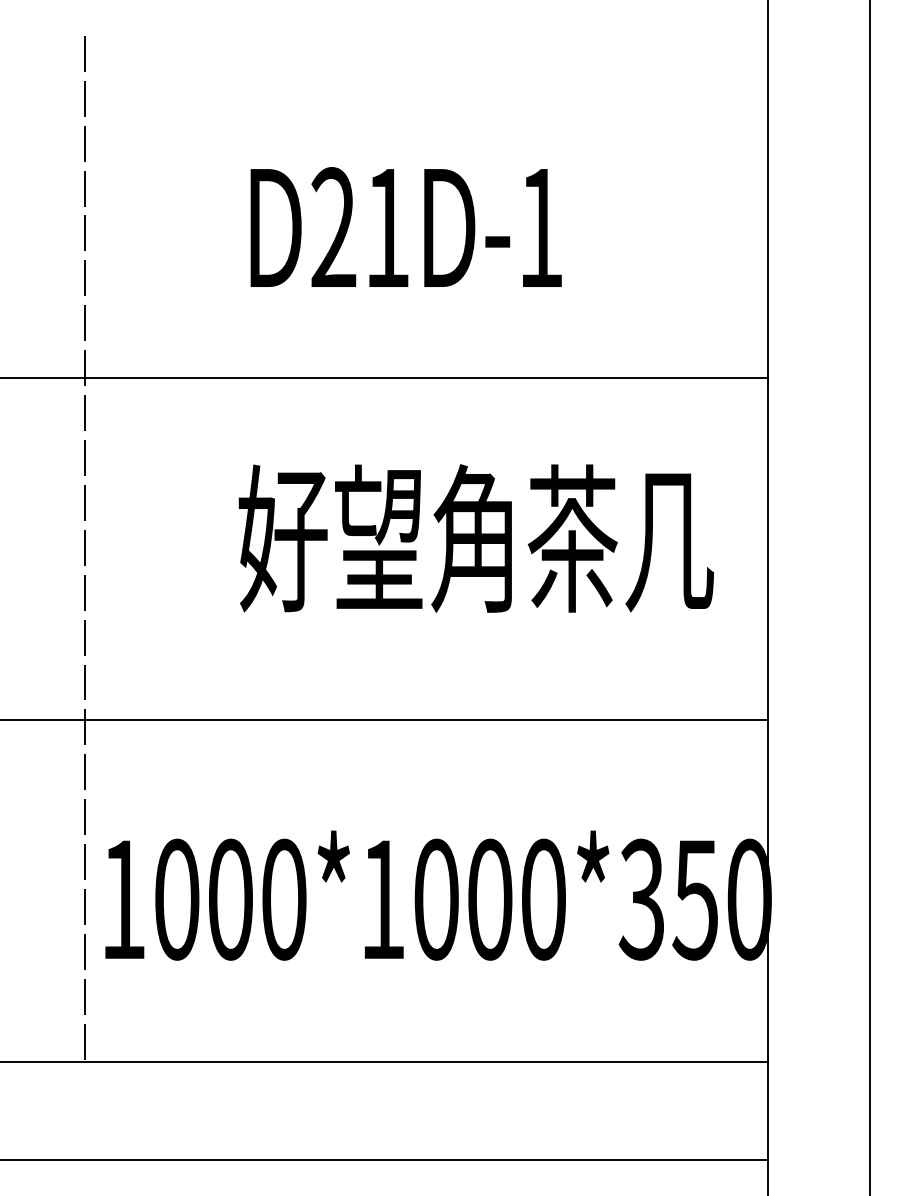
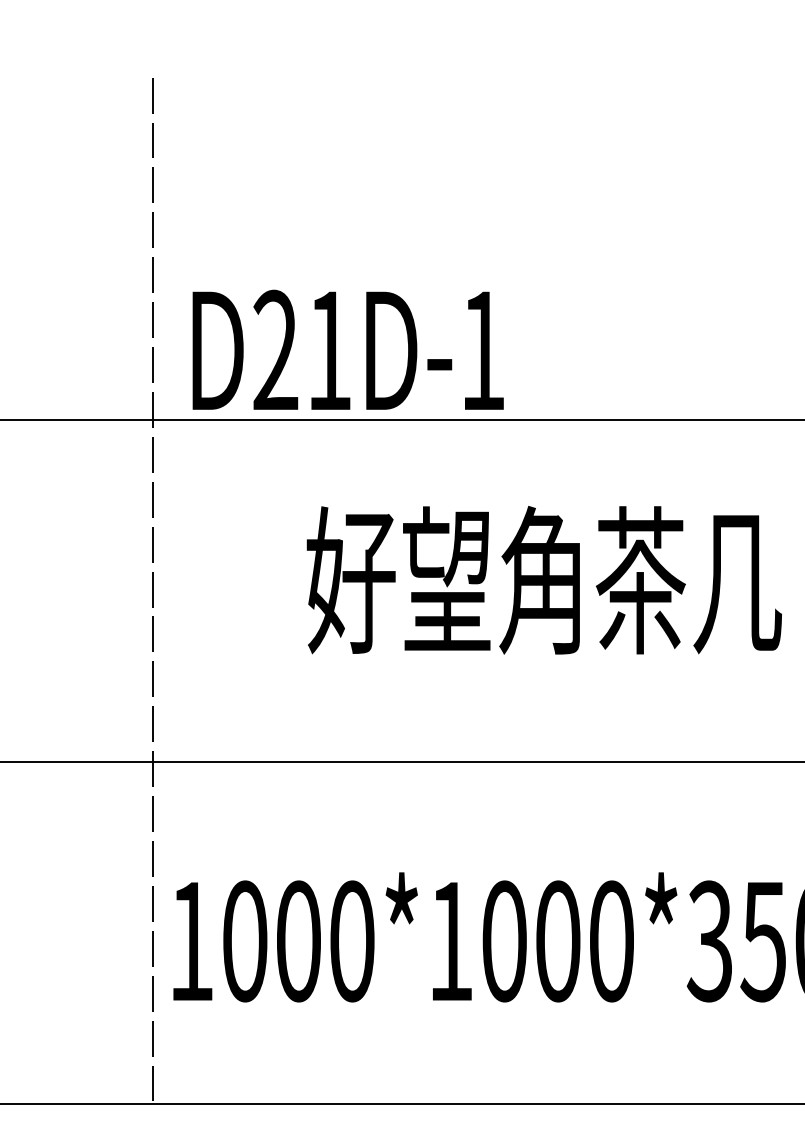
text: (405, 226) -> (347, 349), moved

